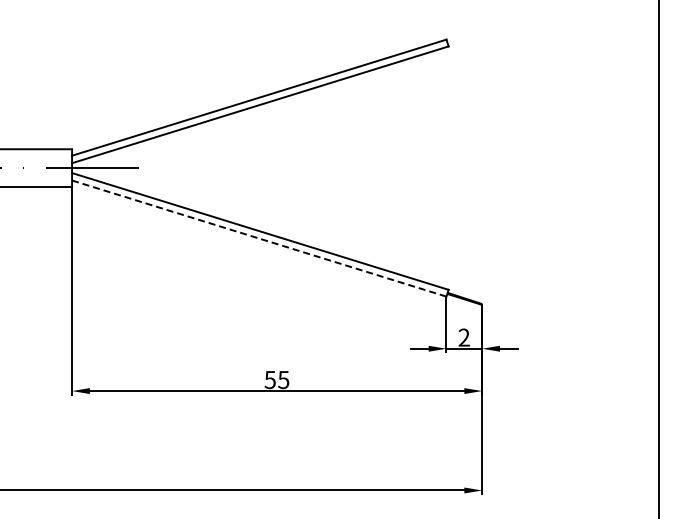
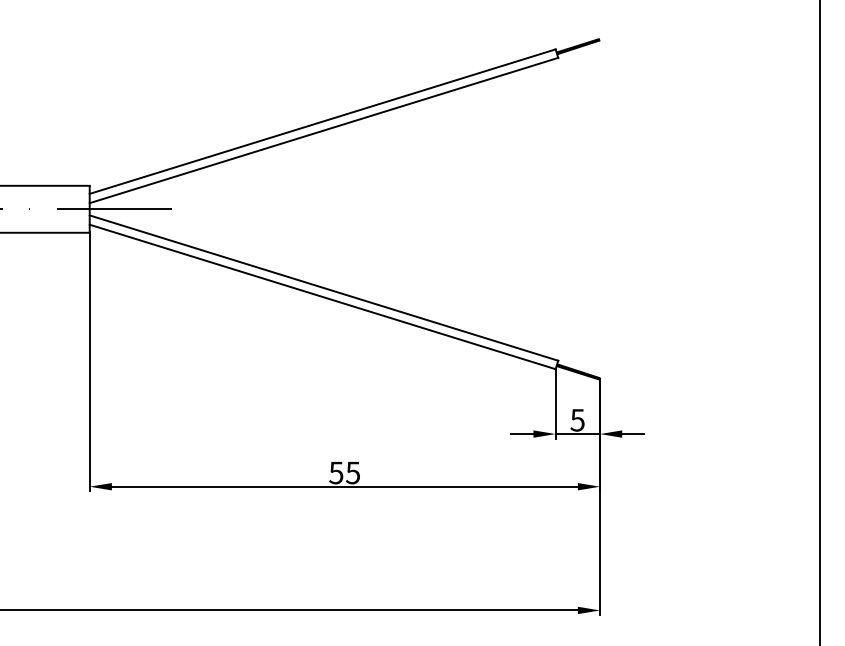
fill: (464, 37) -> (578, 46), added
line: (259, 238) -> (322, 296), dashed -> solid
text: (463, 337) -> (576, 420), 2 -> 5

